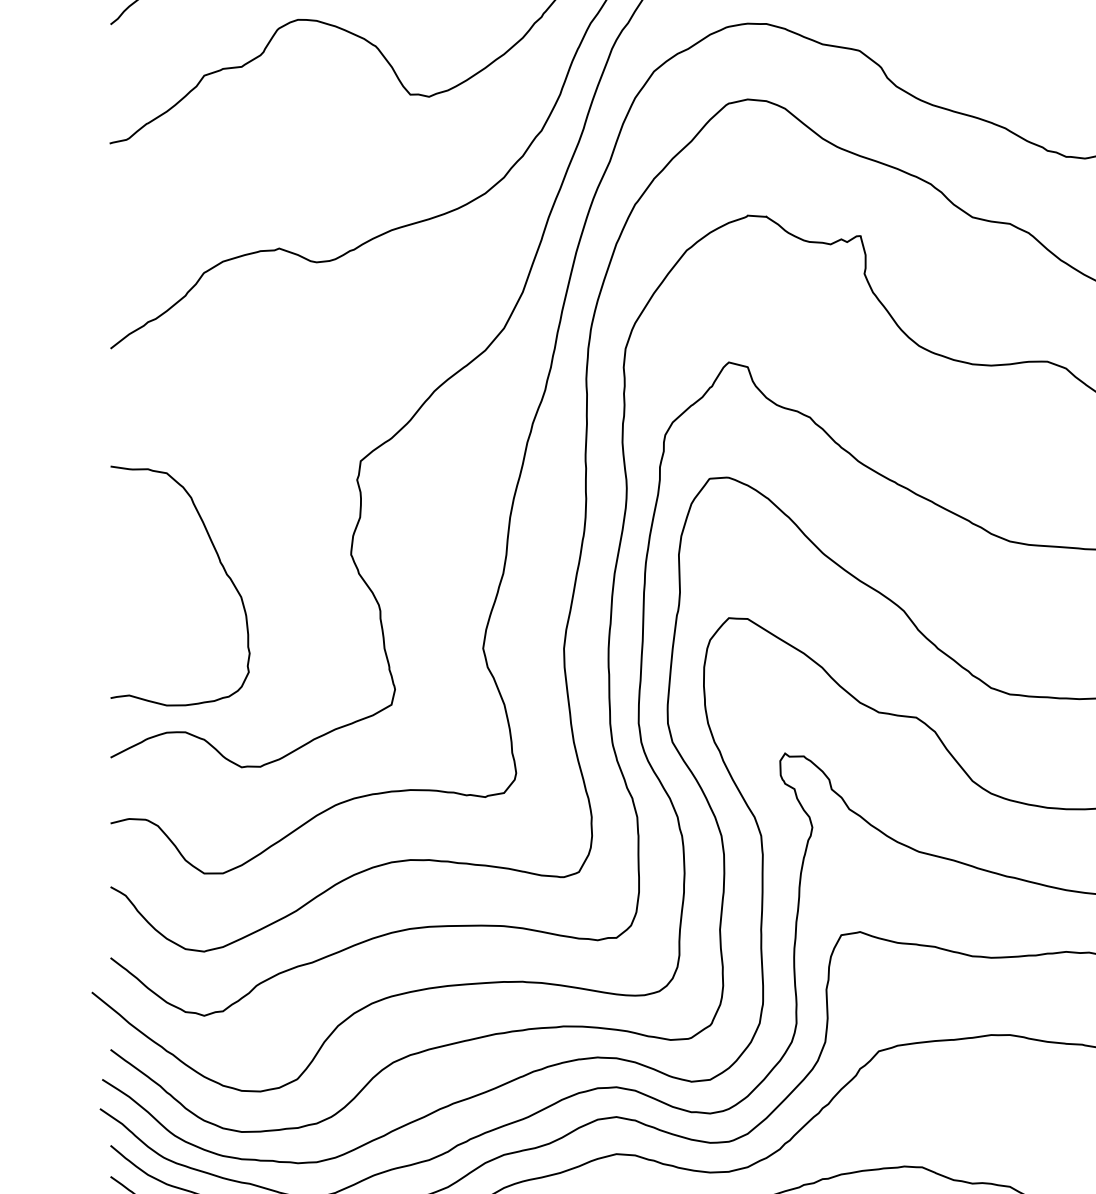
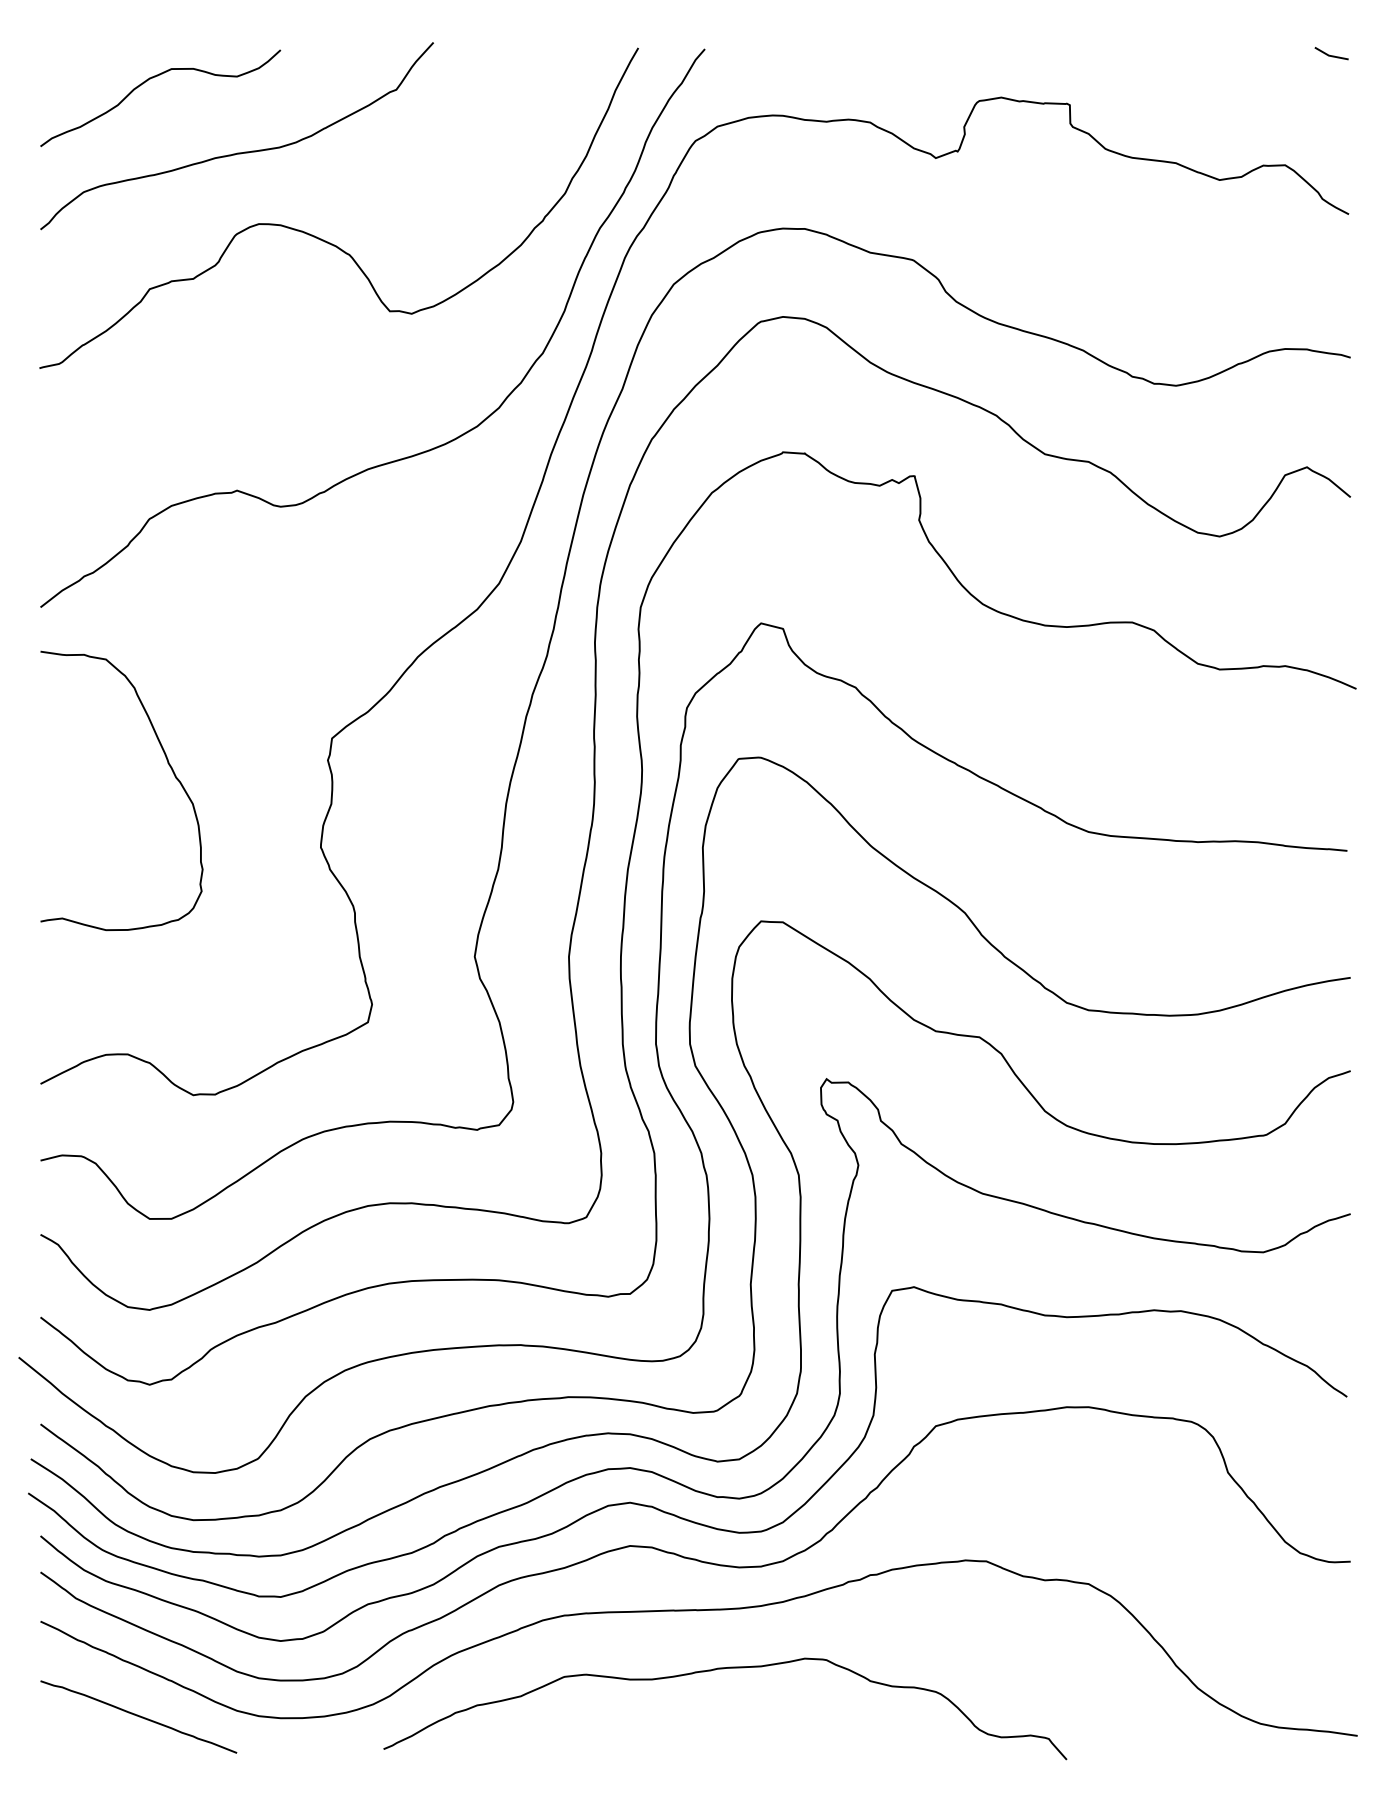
curve: (220, 564) -> (168, 765), moved

